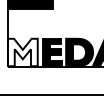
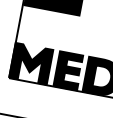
fill: (22, 52) -> (30, 63), added

